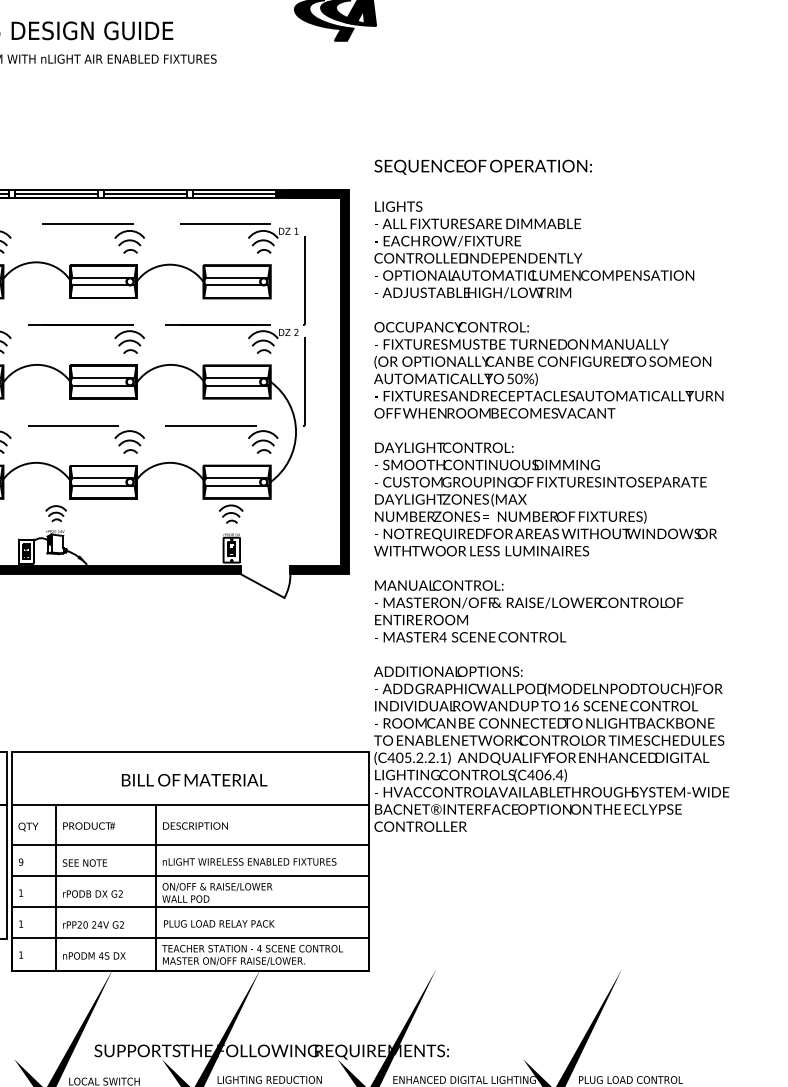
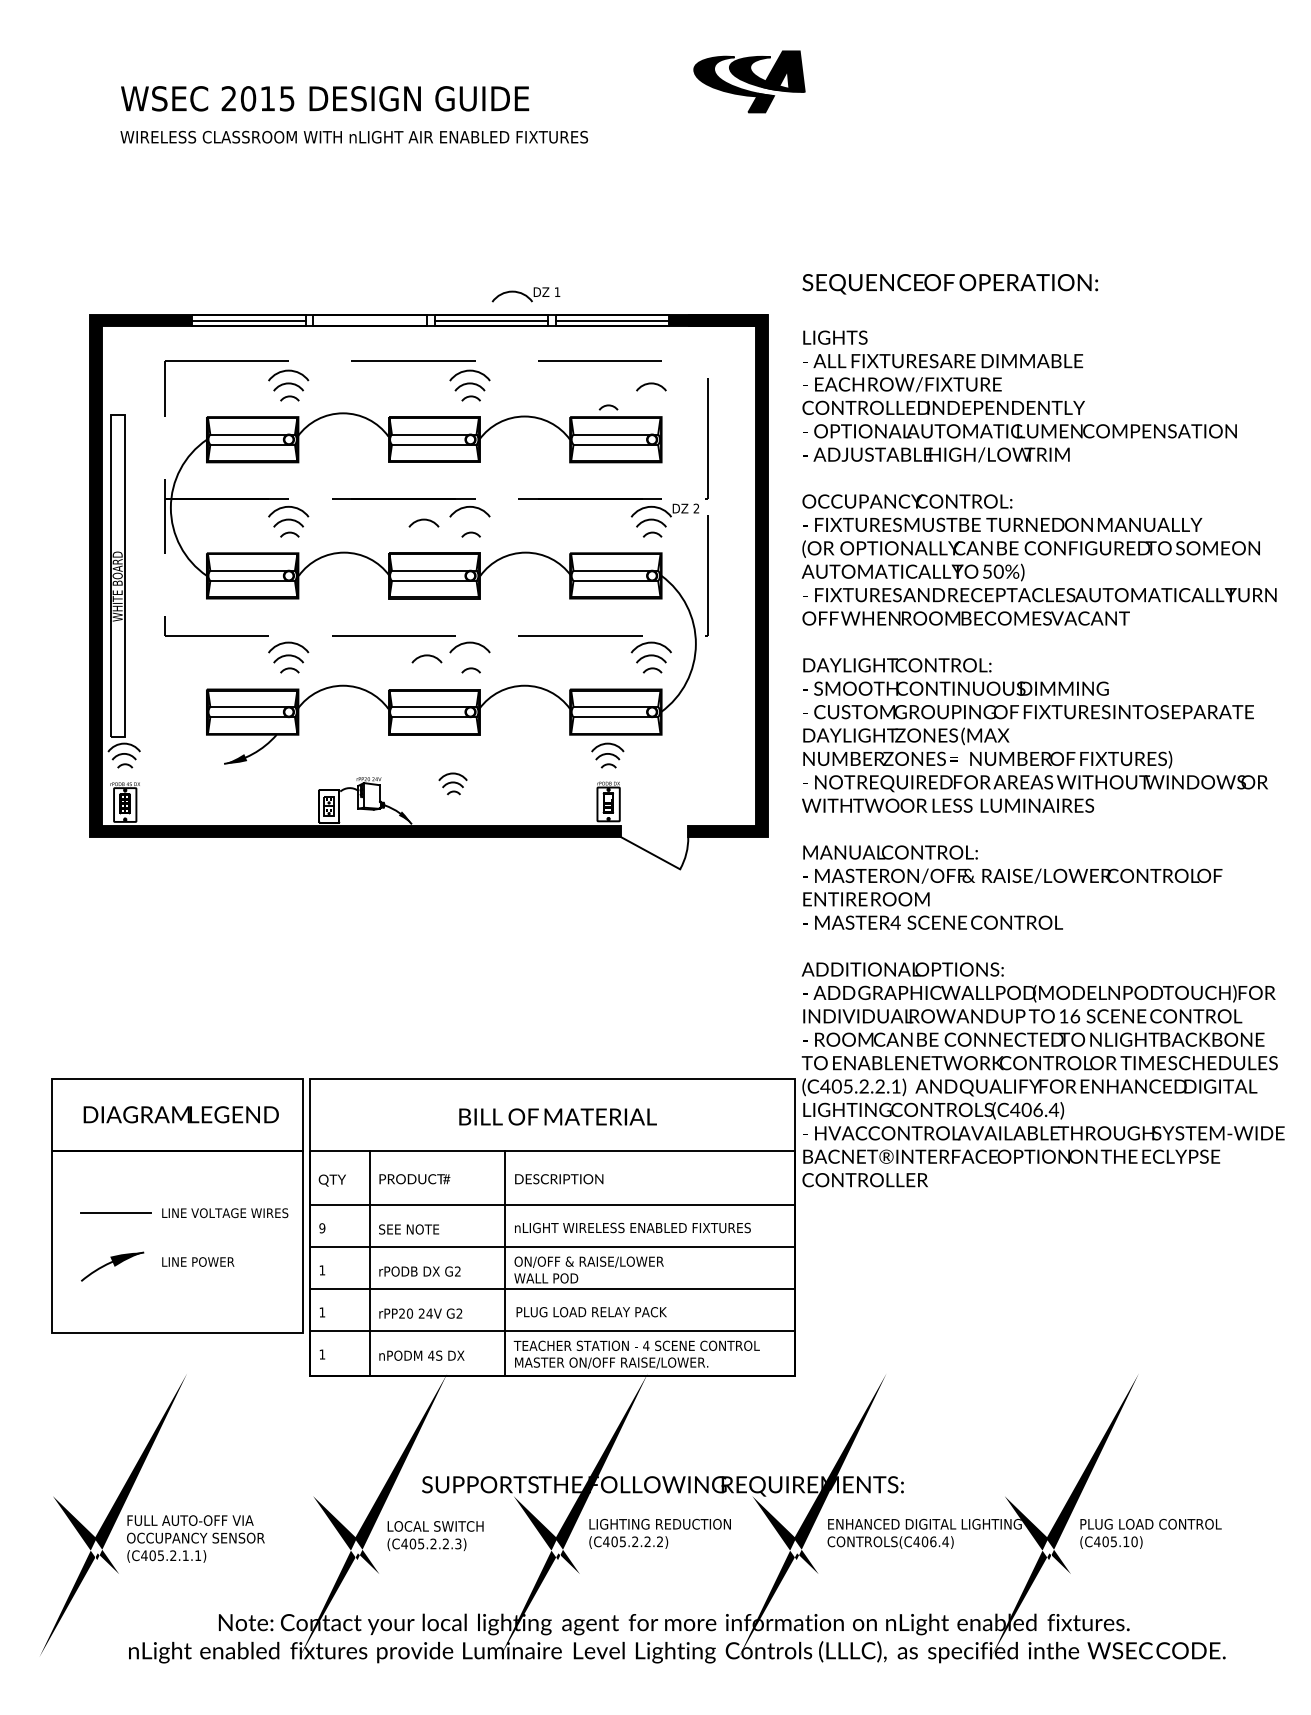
line: (55, 194) -> (369, 320), removed
part: (272, 233) -> (525, 294), moved
arc: (264, 250) -> (608, 406), moved
arc: (129, 341) -> (423, 520), moved
arc: (129, 441) -> (426, 656), moved
part: (55, 513) -> (452, 783), moved

